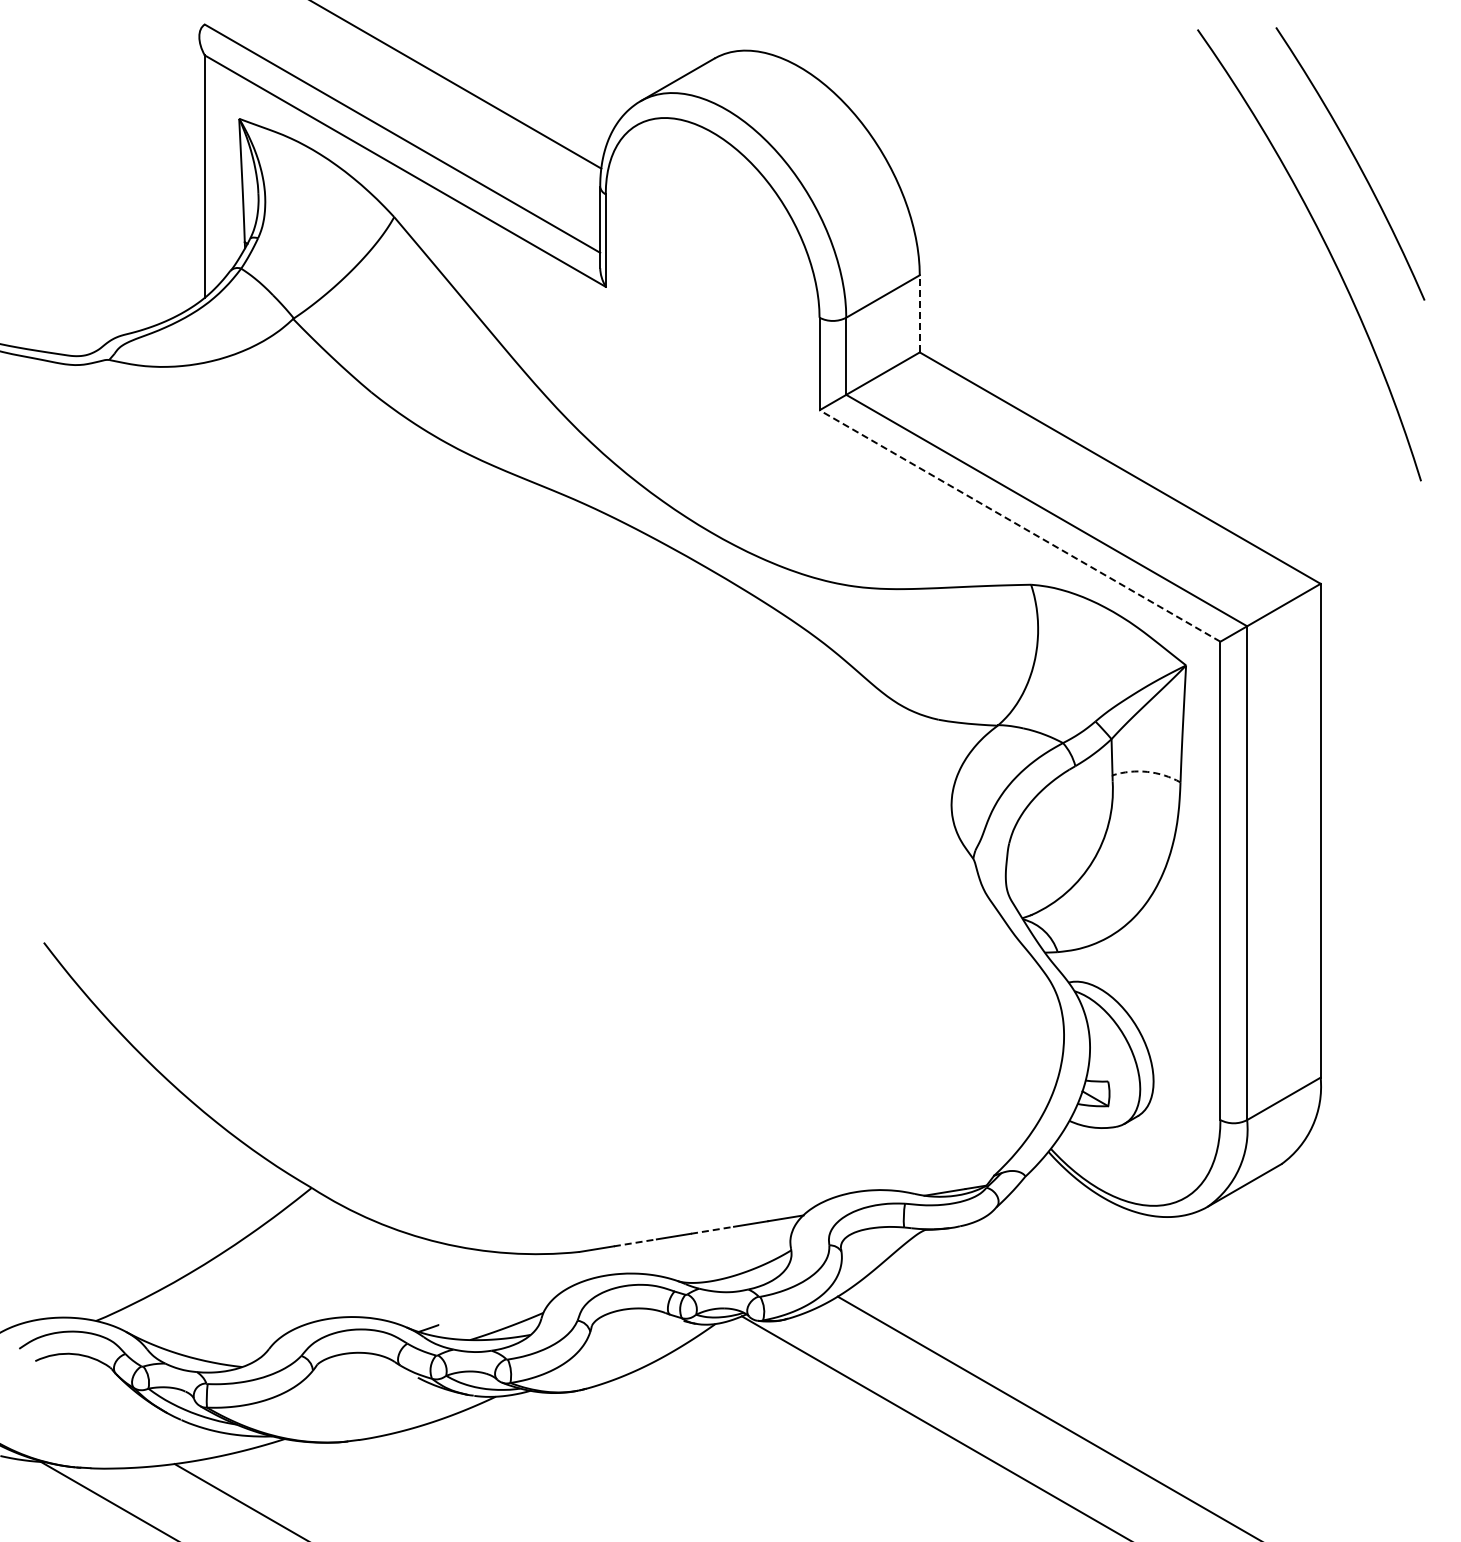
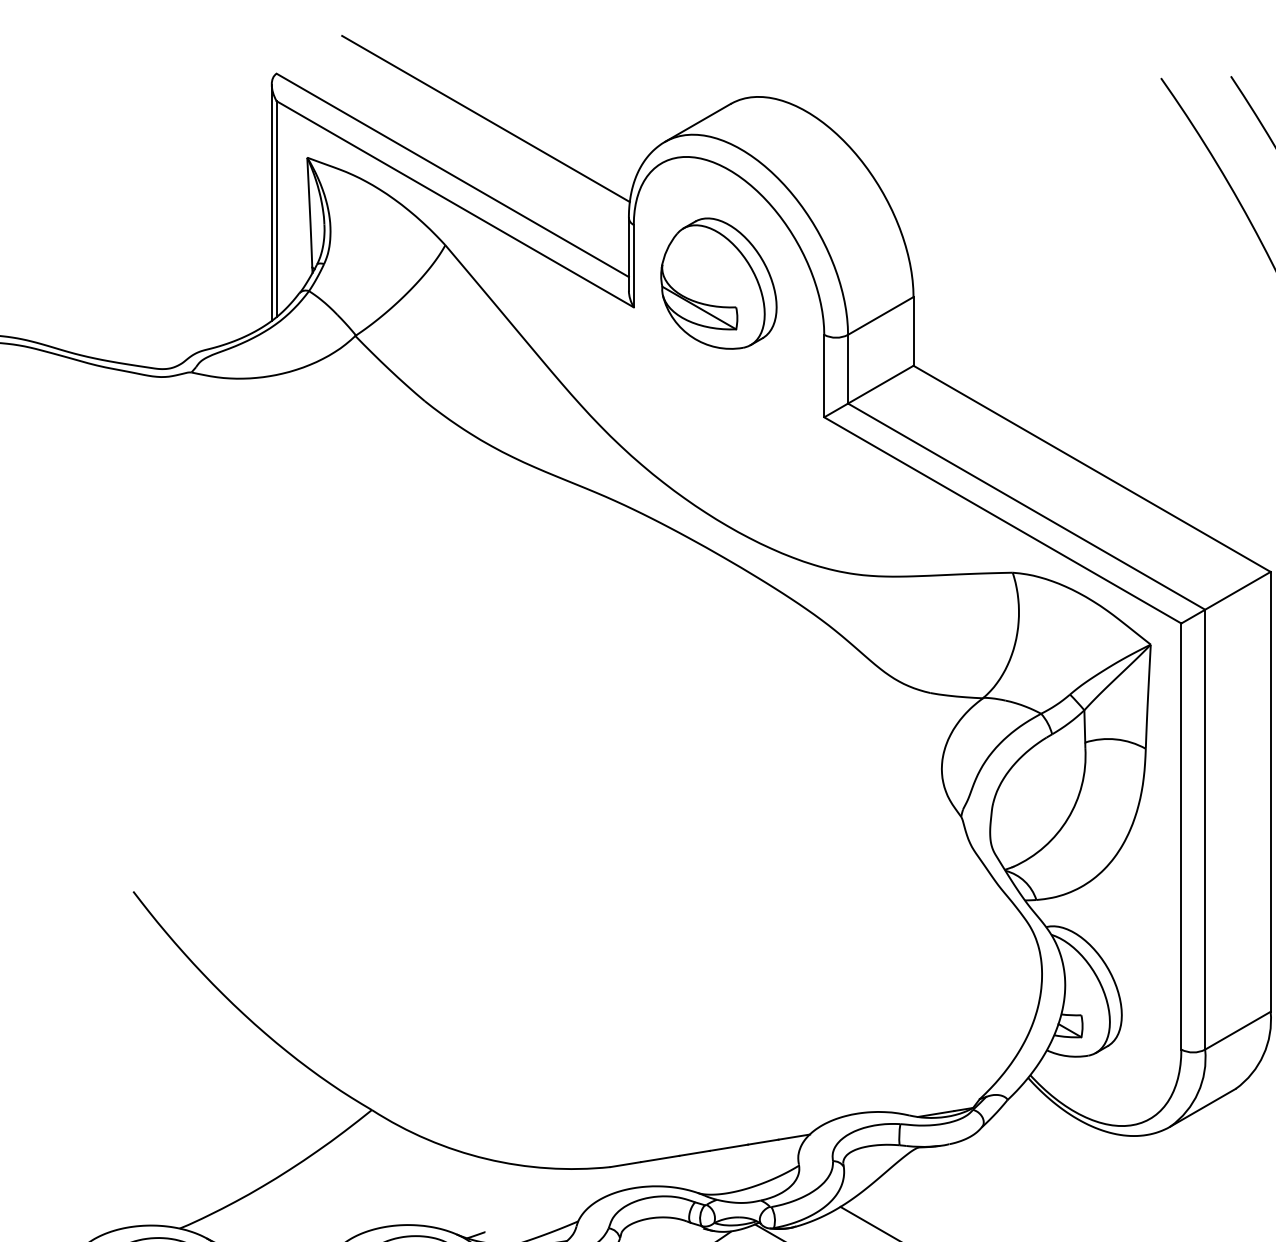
line: (199, 169) -> (271, 202), added
part: (700, 260) -> (718, 283), added
line: (919, 313) -> (913, 331), dashed -> solid
line: (1019, 525) -> (1002, 519), dashed -> solid
arc: (1147, 771) -> (1116, 739), dashed -> solid
line: (712, 1230) -> (728, 1147), dashed -> solid
line: (635, 1242) -> (660, 1158), dashed -> solid

